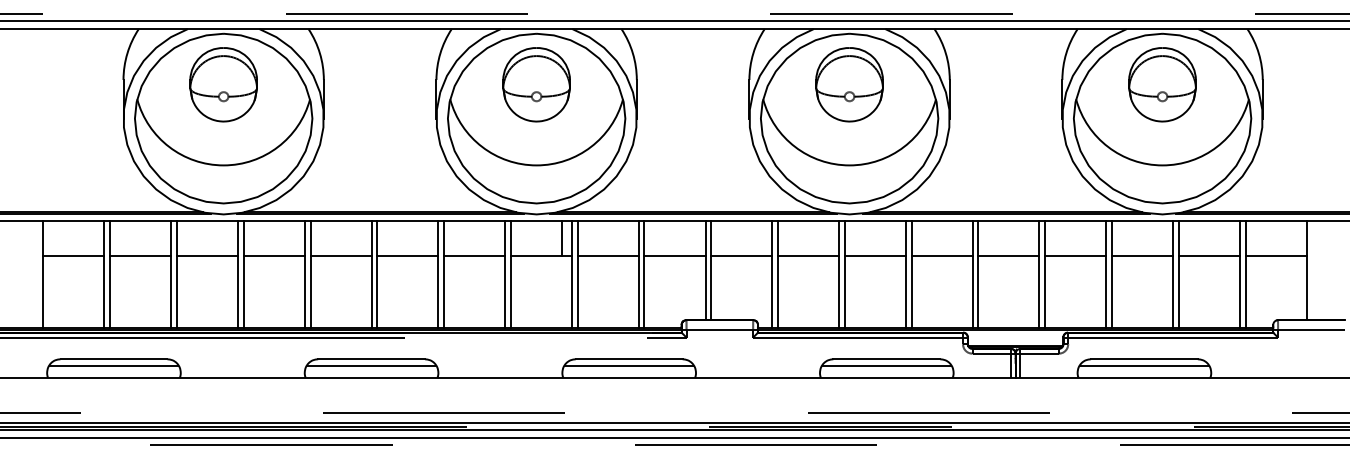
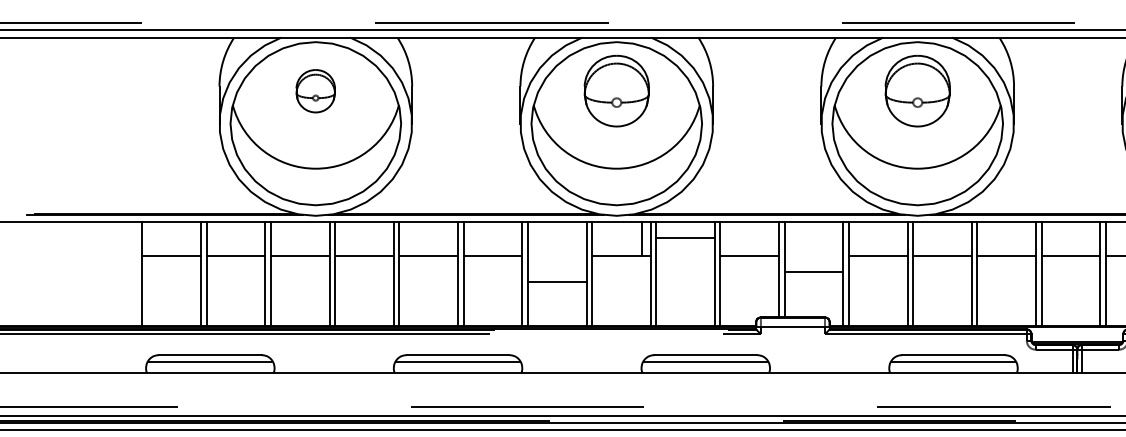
part: (223, 84) -> (315, 90), size x0.6
line: (474, 255) -> (557, 281), moved
line: (607, 255) -> (684, 238), moved
line: (741, 255) -> (813, 271), moved

